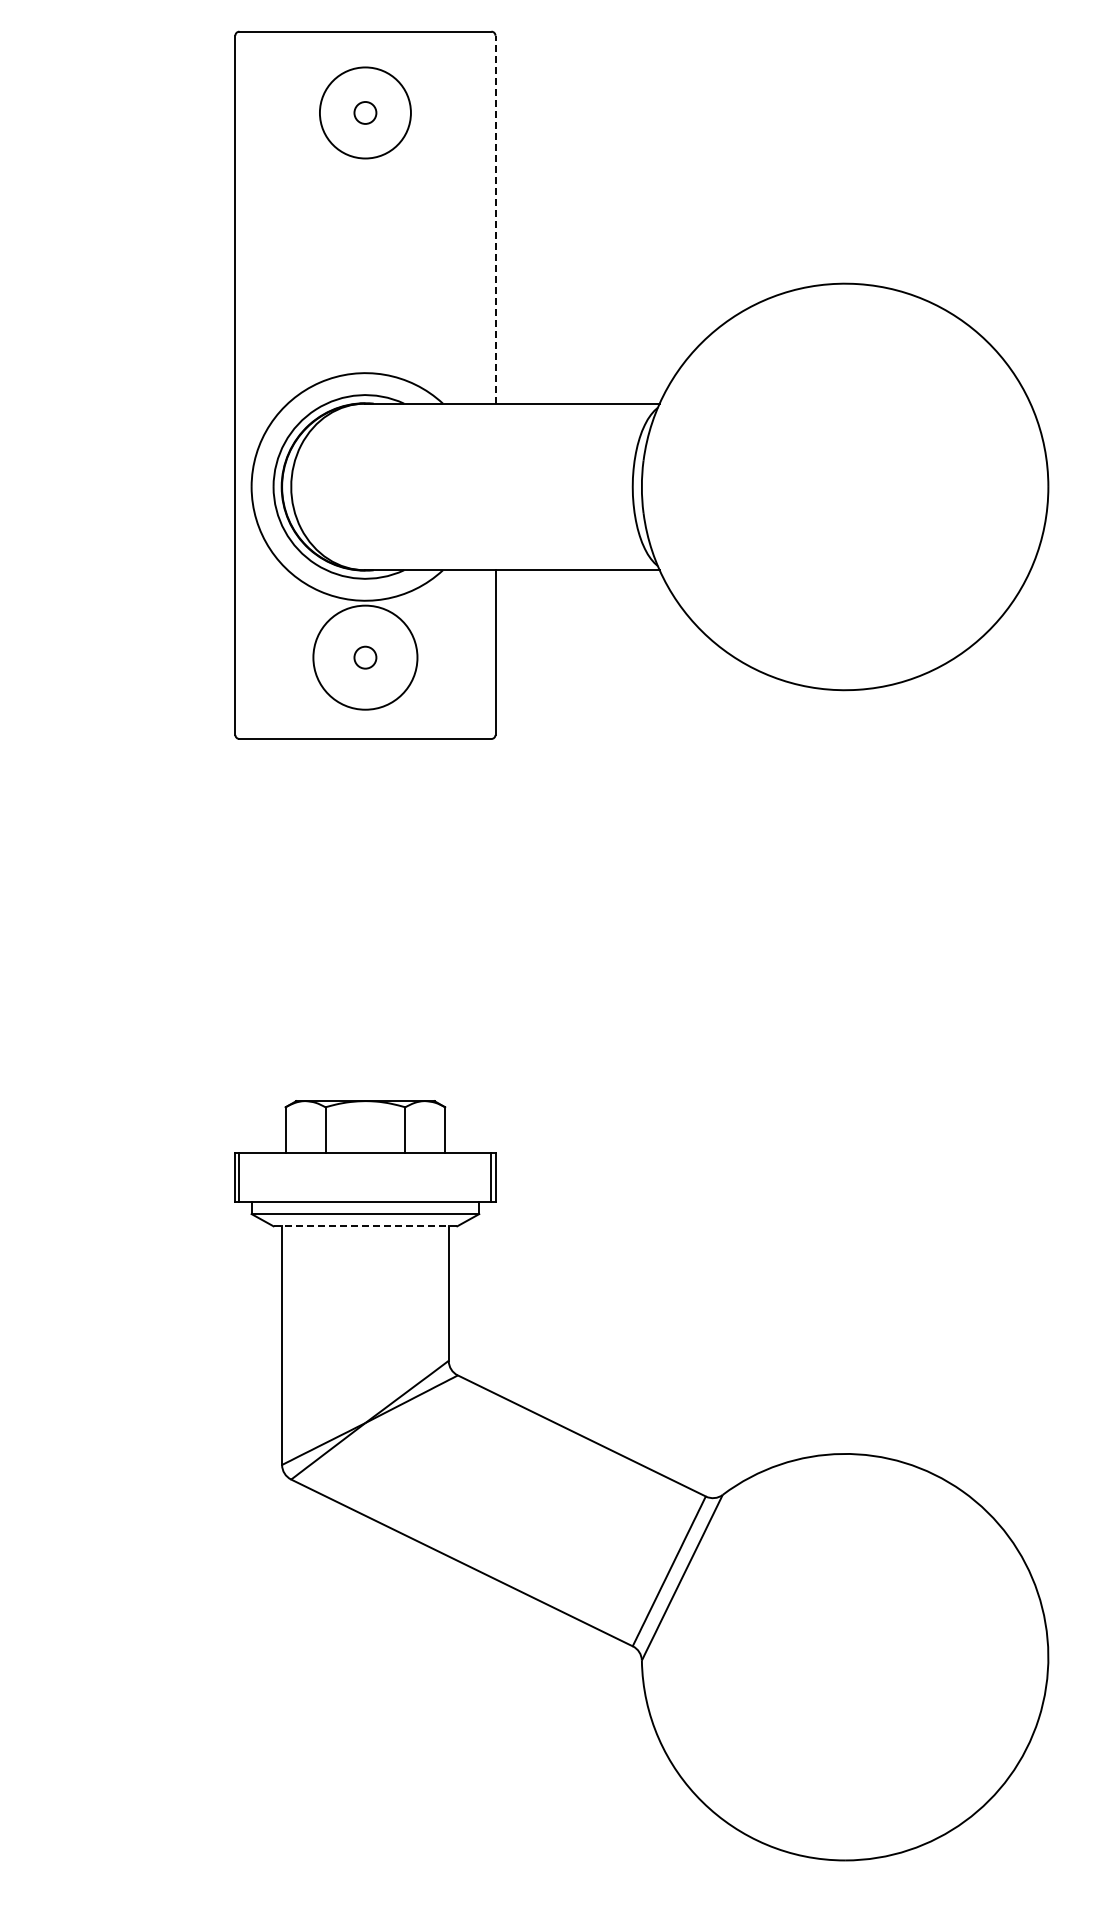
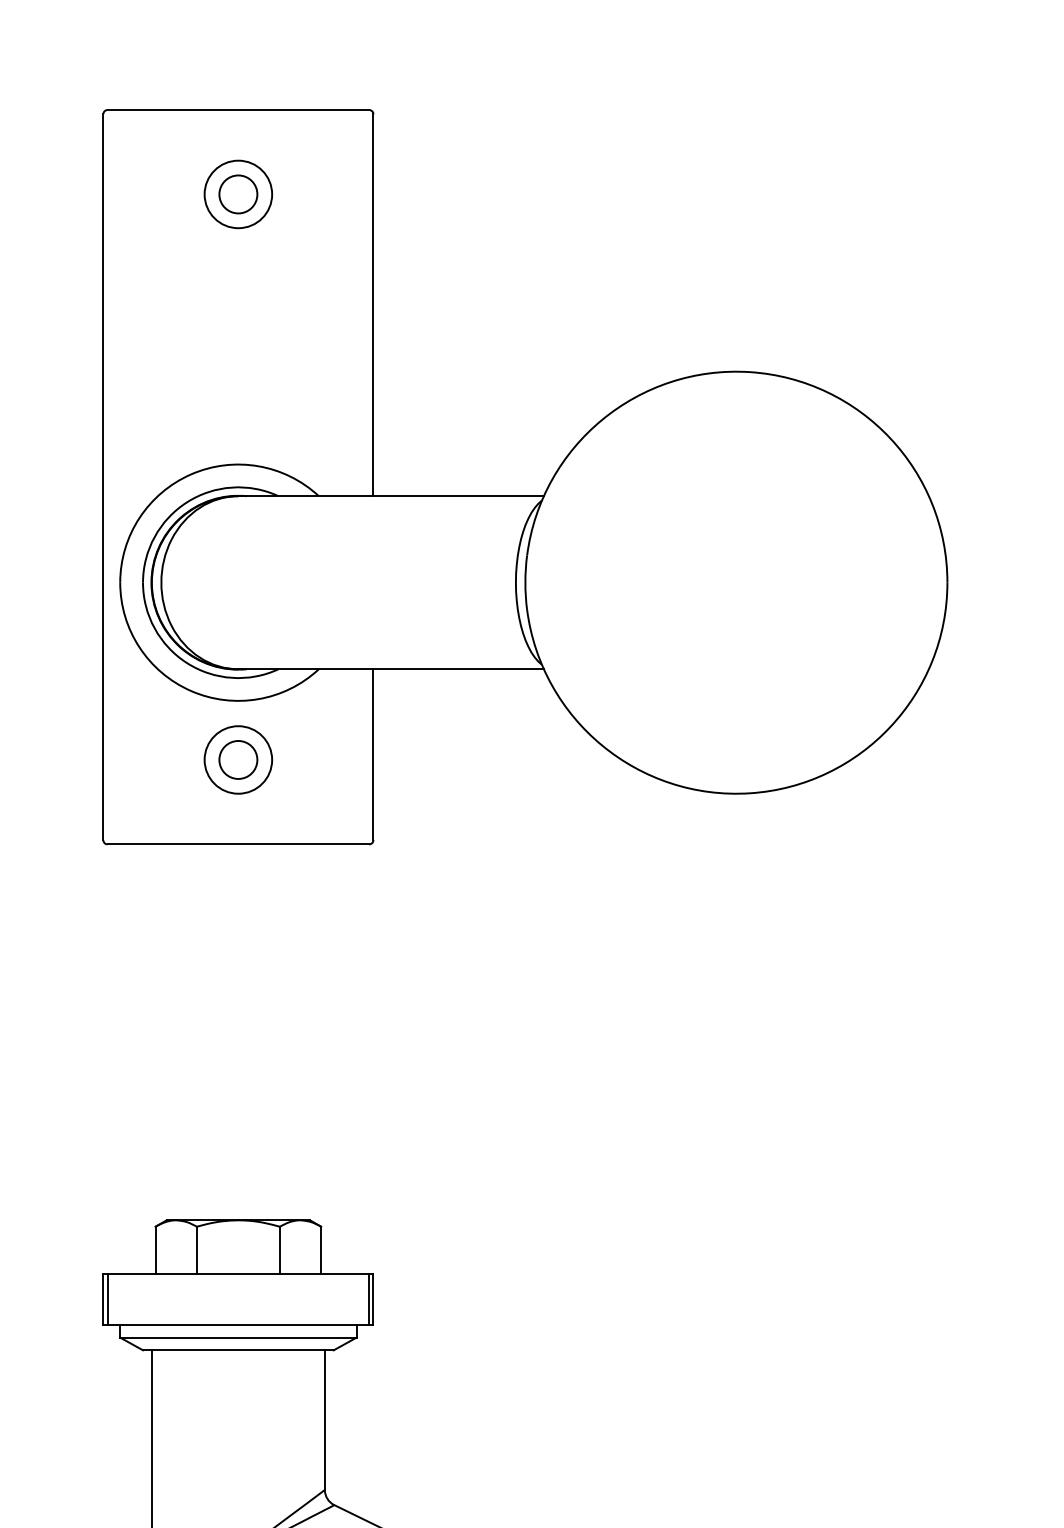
circle: (364, 112) -> (237, 193), size x0.71
circle: (365, 112) -> (238, 193), size x1.67
line: (495, 219) -> (373, 305), dashed -> solid
circle: (364, 657) -> (237, 759), size x0.62
circle: (365, 657) -> (238, 759), size x1.67
line: (365, 1226) -> (238, 1350), dashed -> solid

